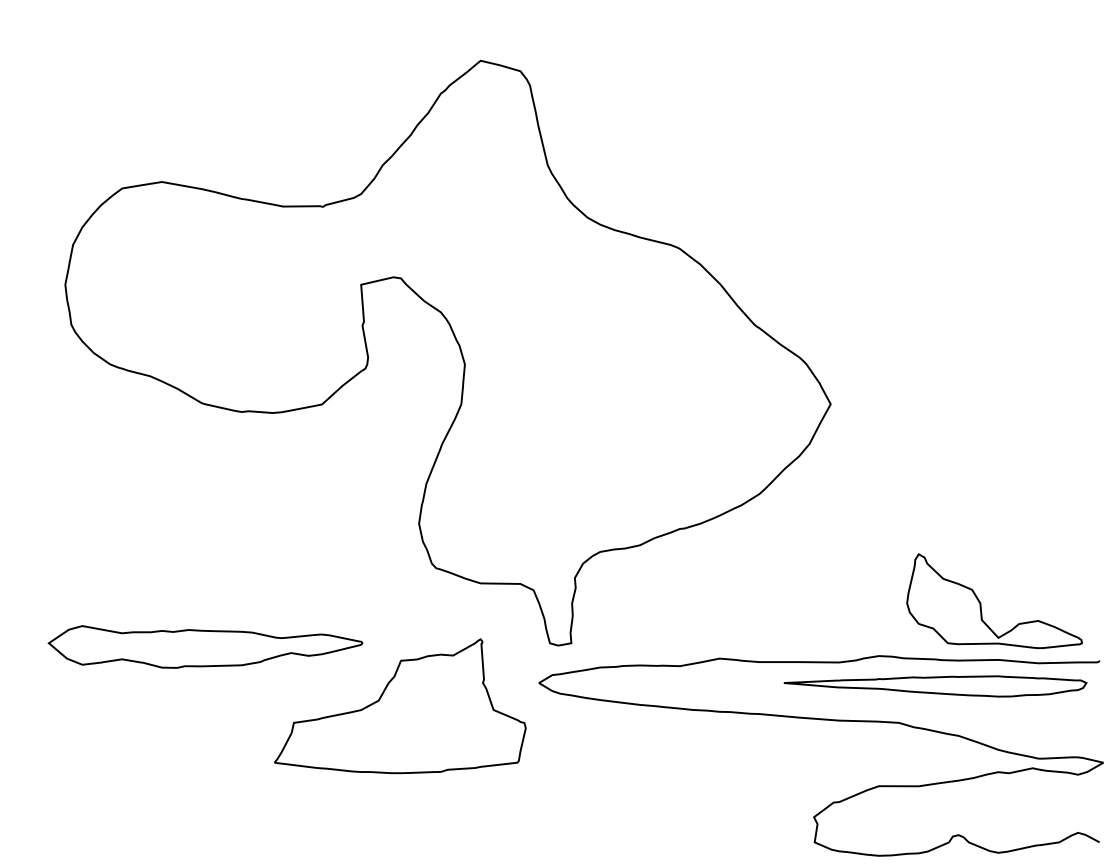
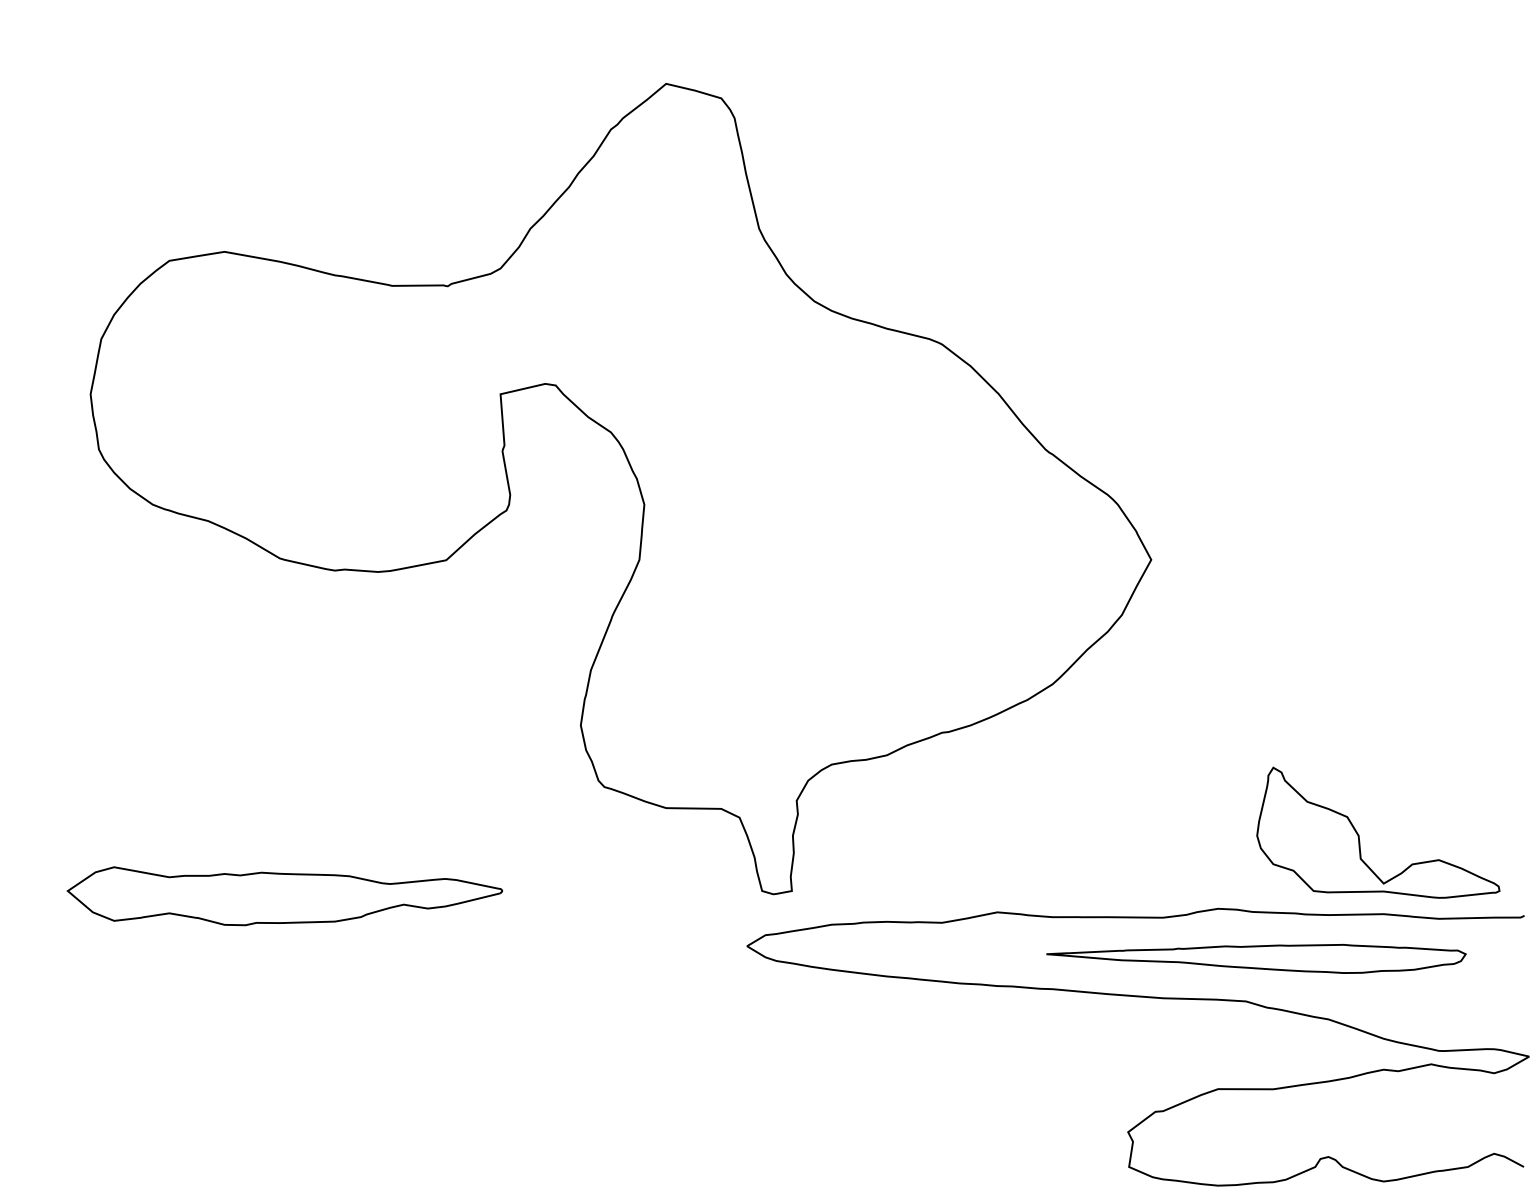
part: (935, 686) -> (1256, 958), moved
part: (400, 705) -> (554, 977), removed

